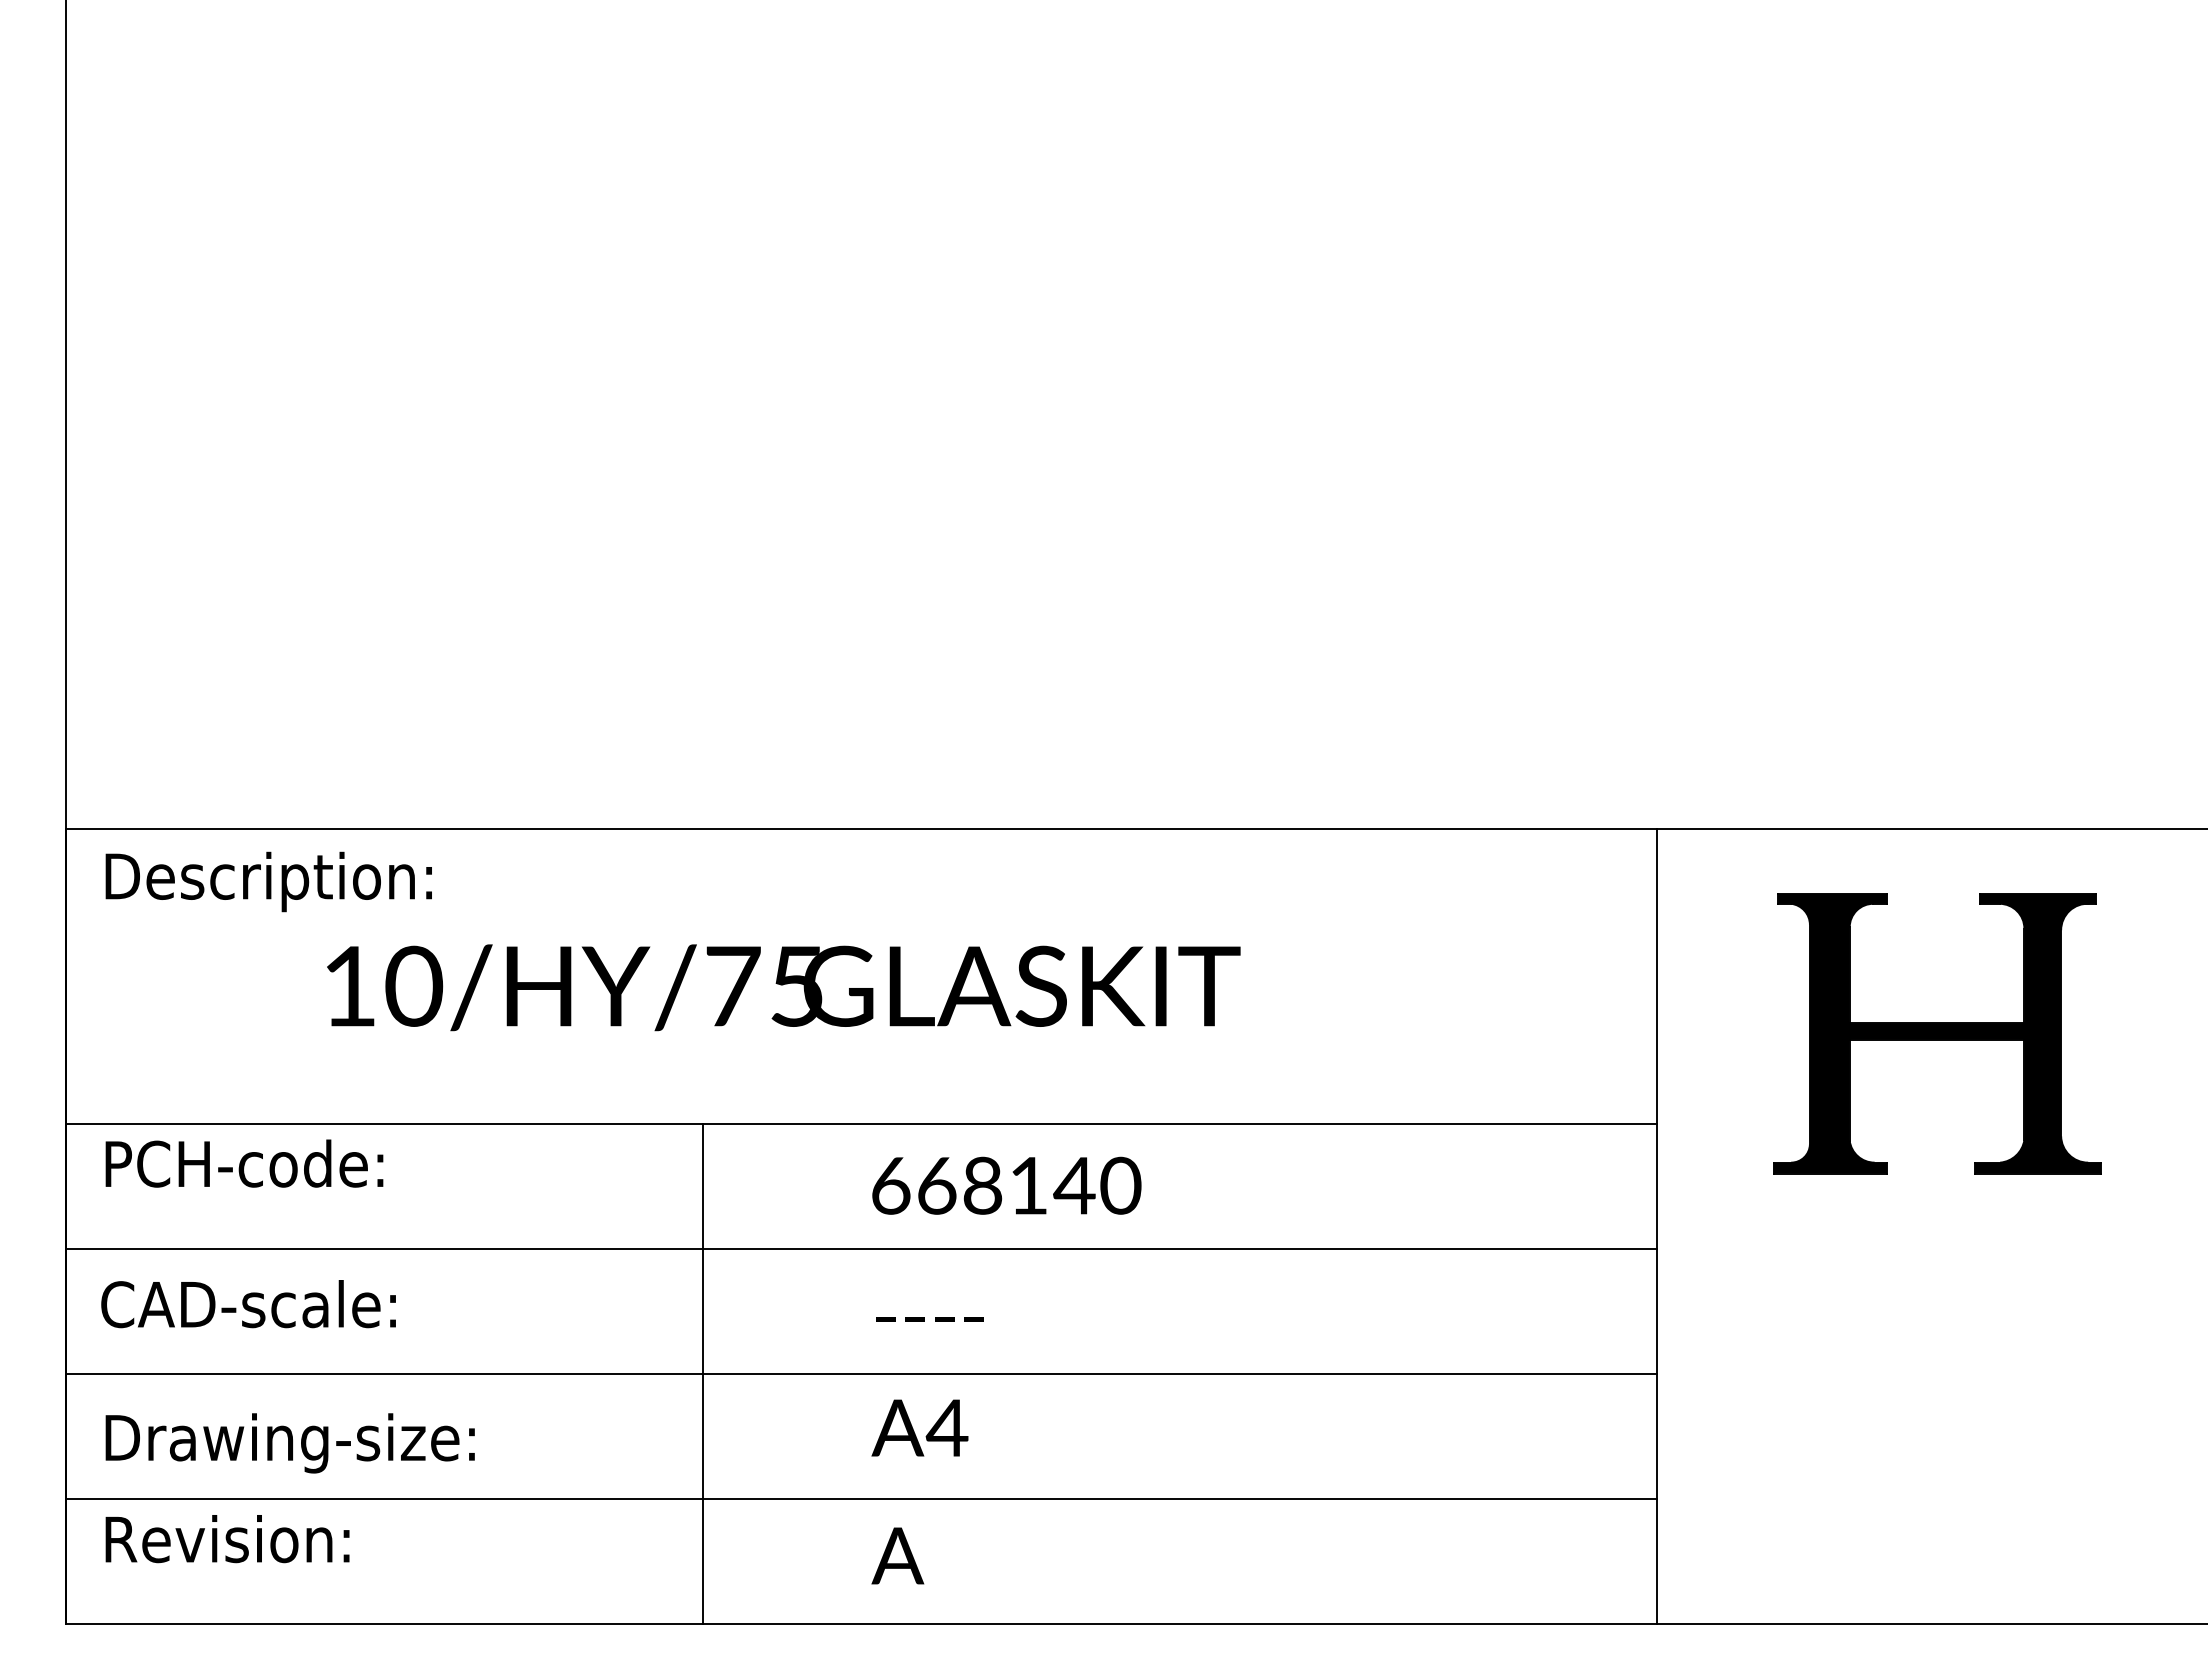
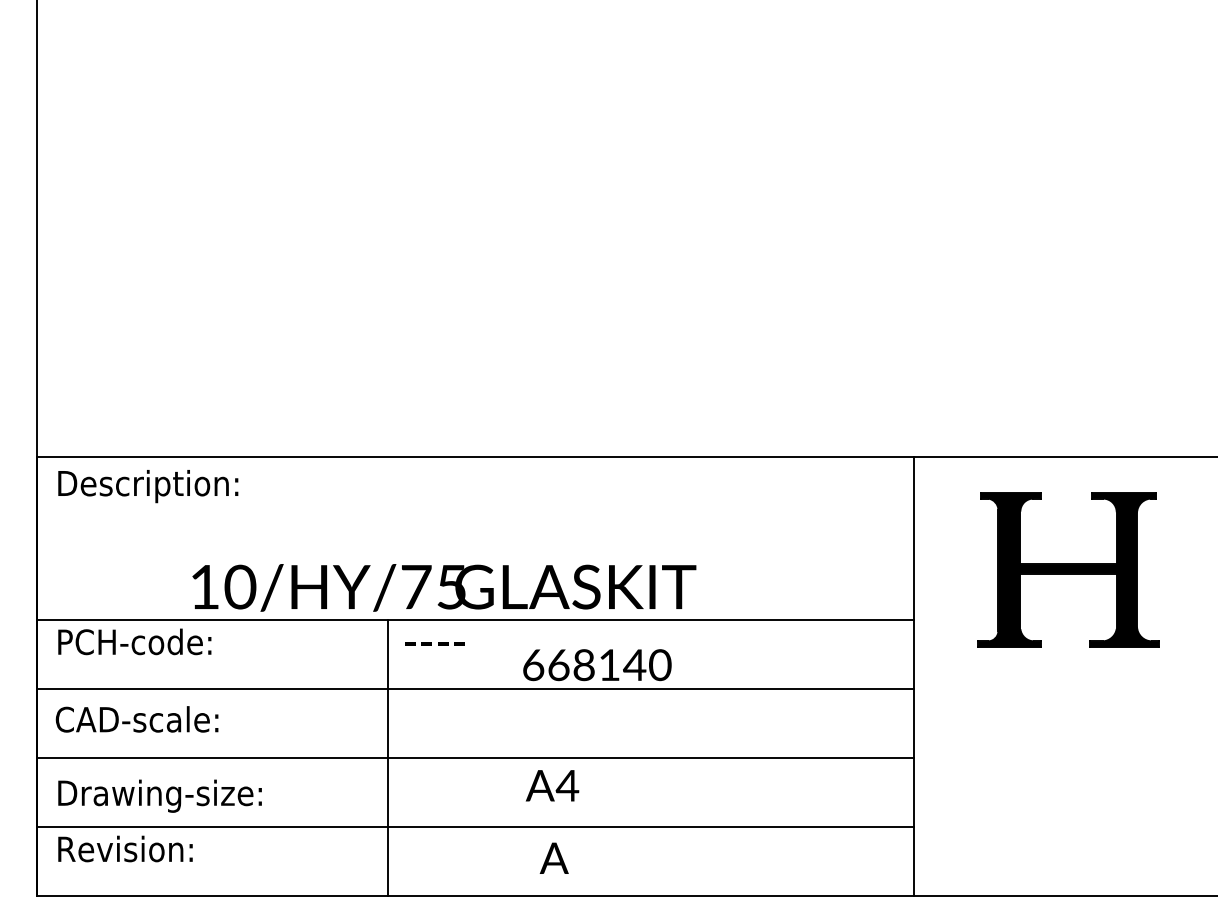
text: (784, 987) -> (444, 587), moved
text: (1007, 1186) -> (597, 665), moved
text: (929, 1318) -> (434, 643), moved
text: (920, 1427) -> (552, 785), moved
text: (896, 1554) -> (553, 857), moved

